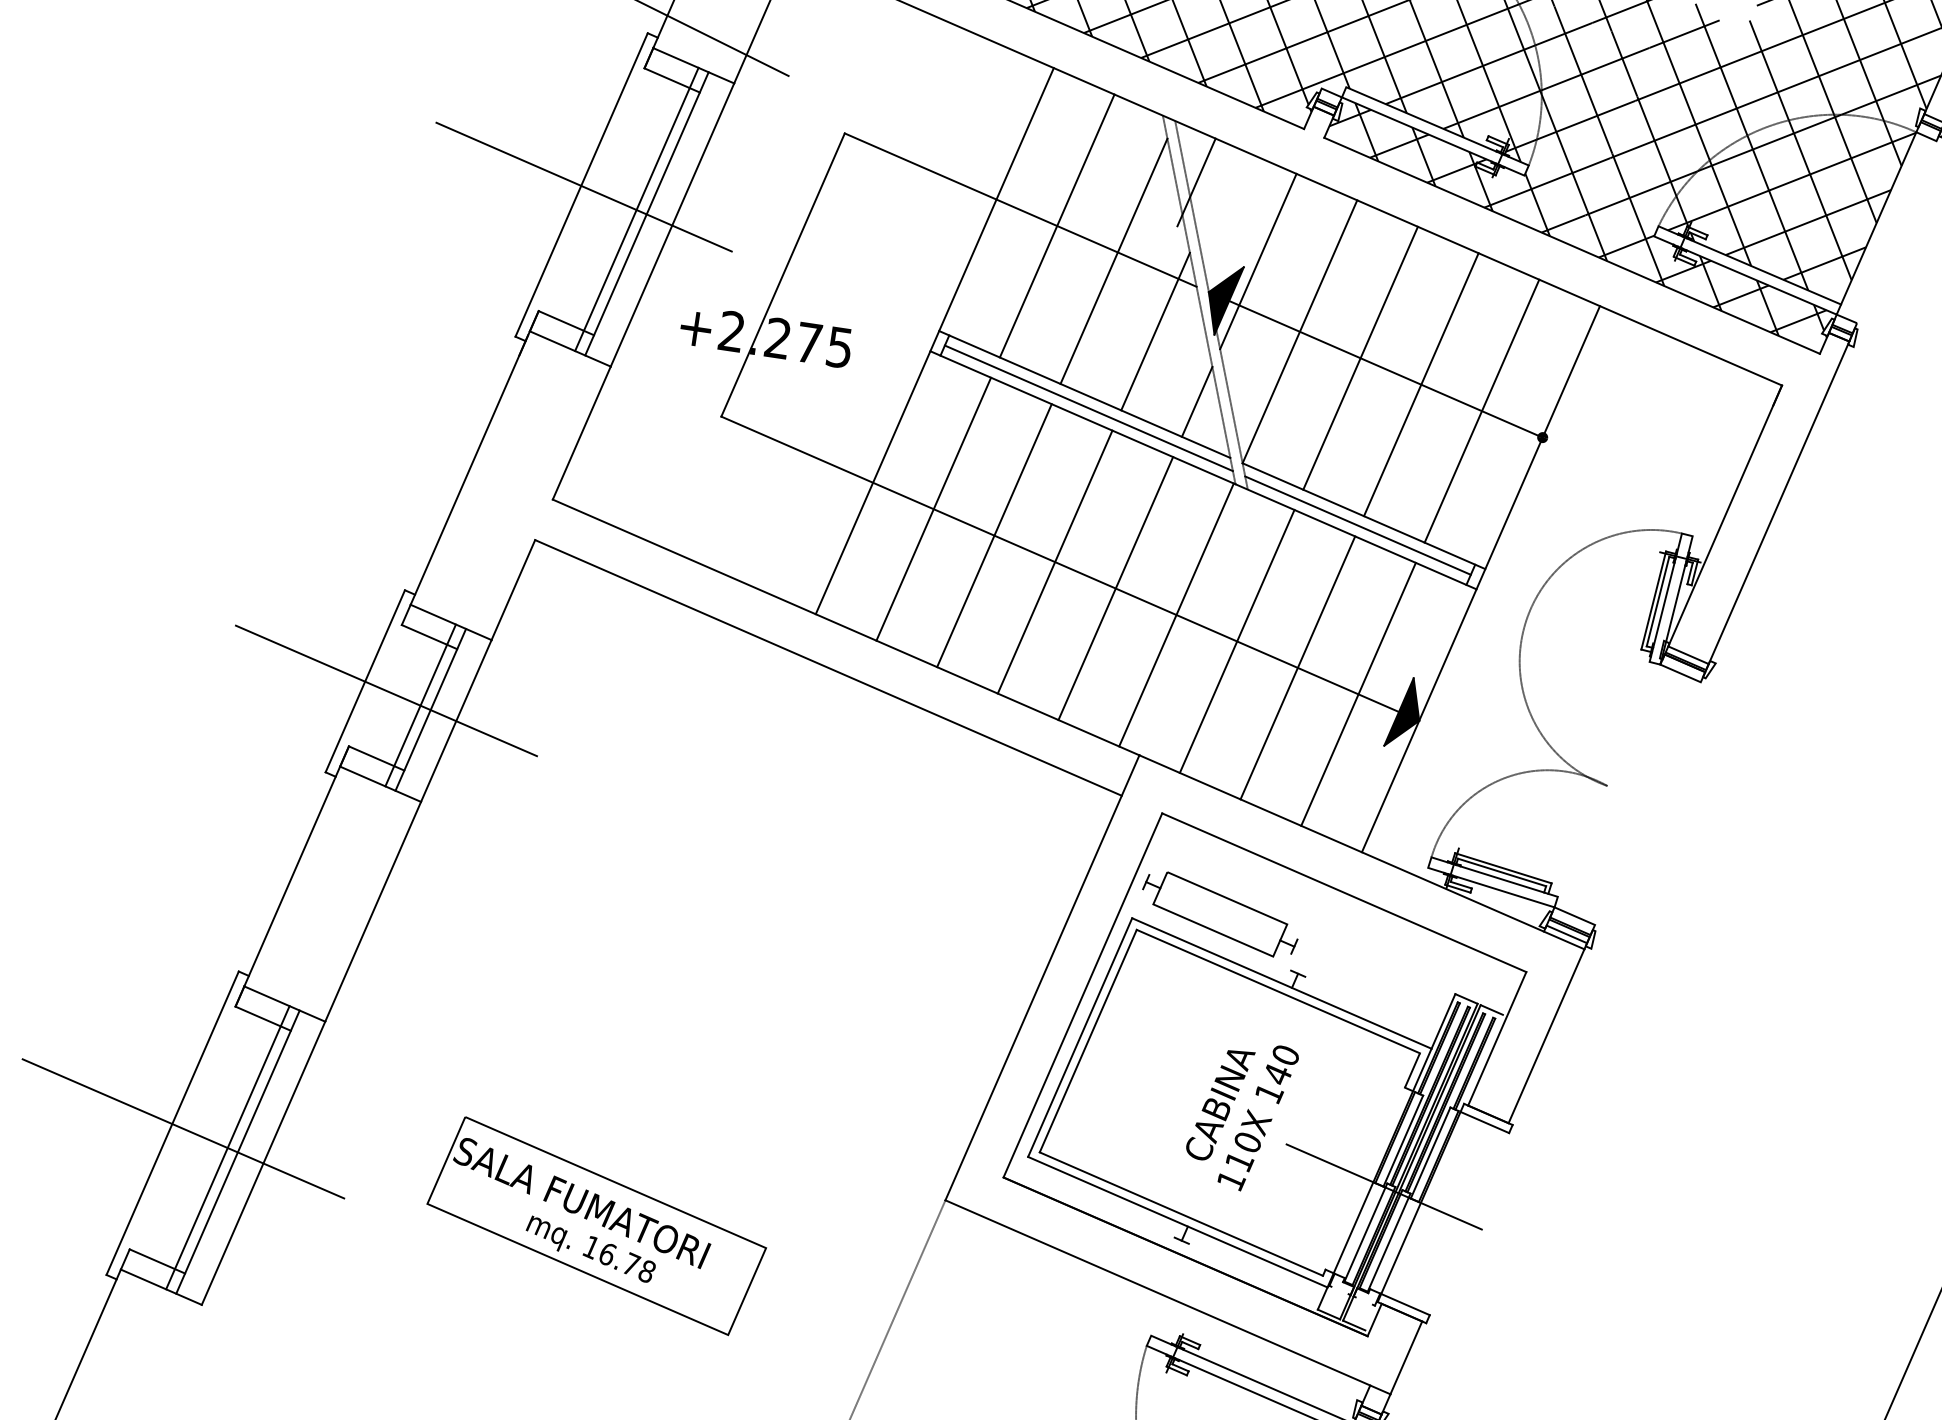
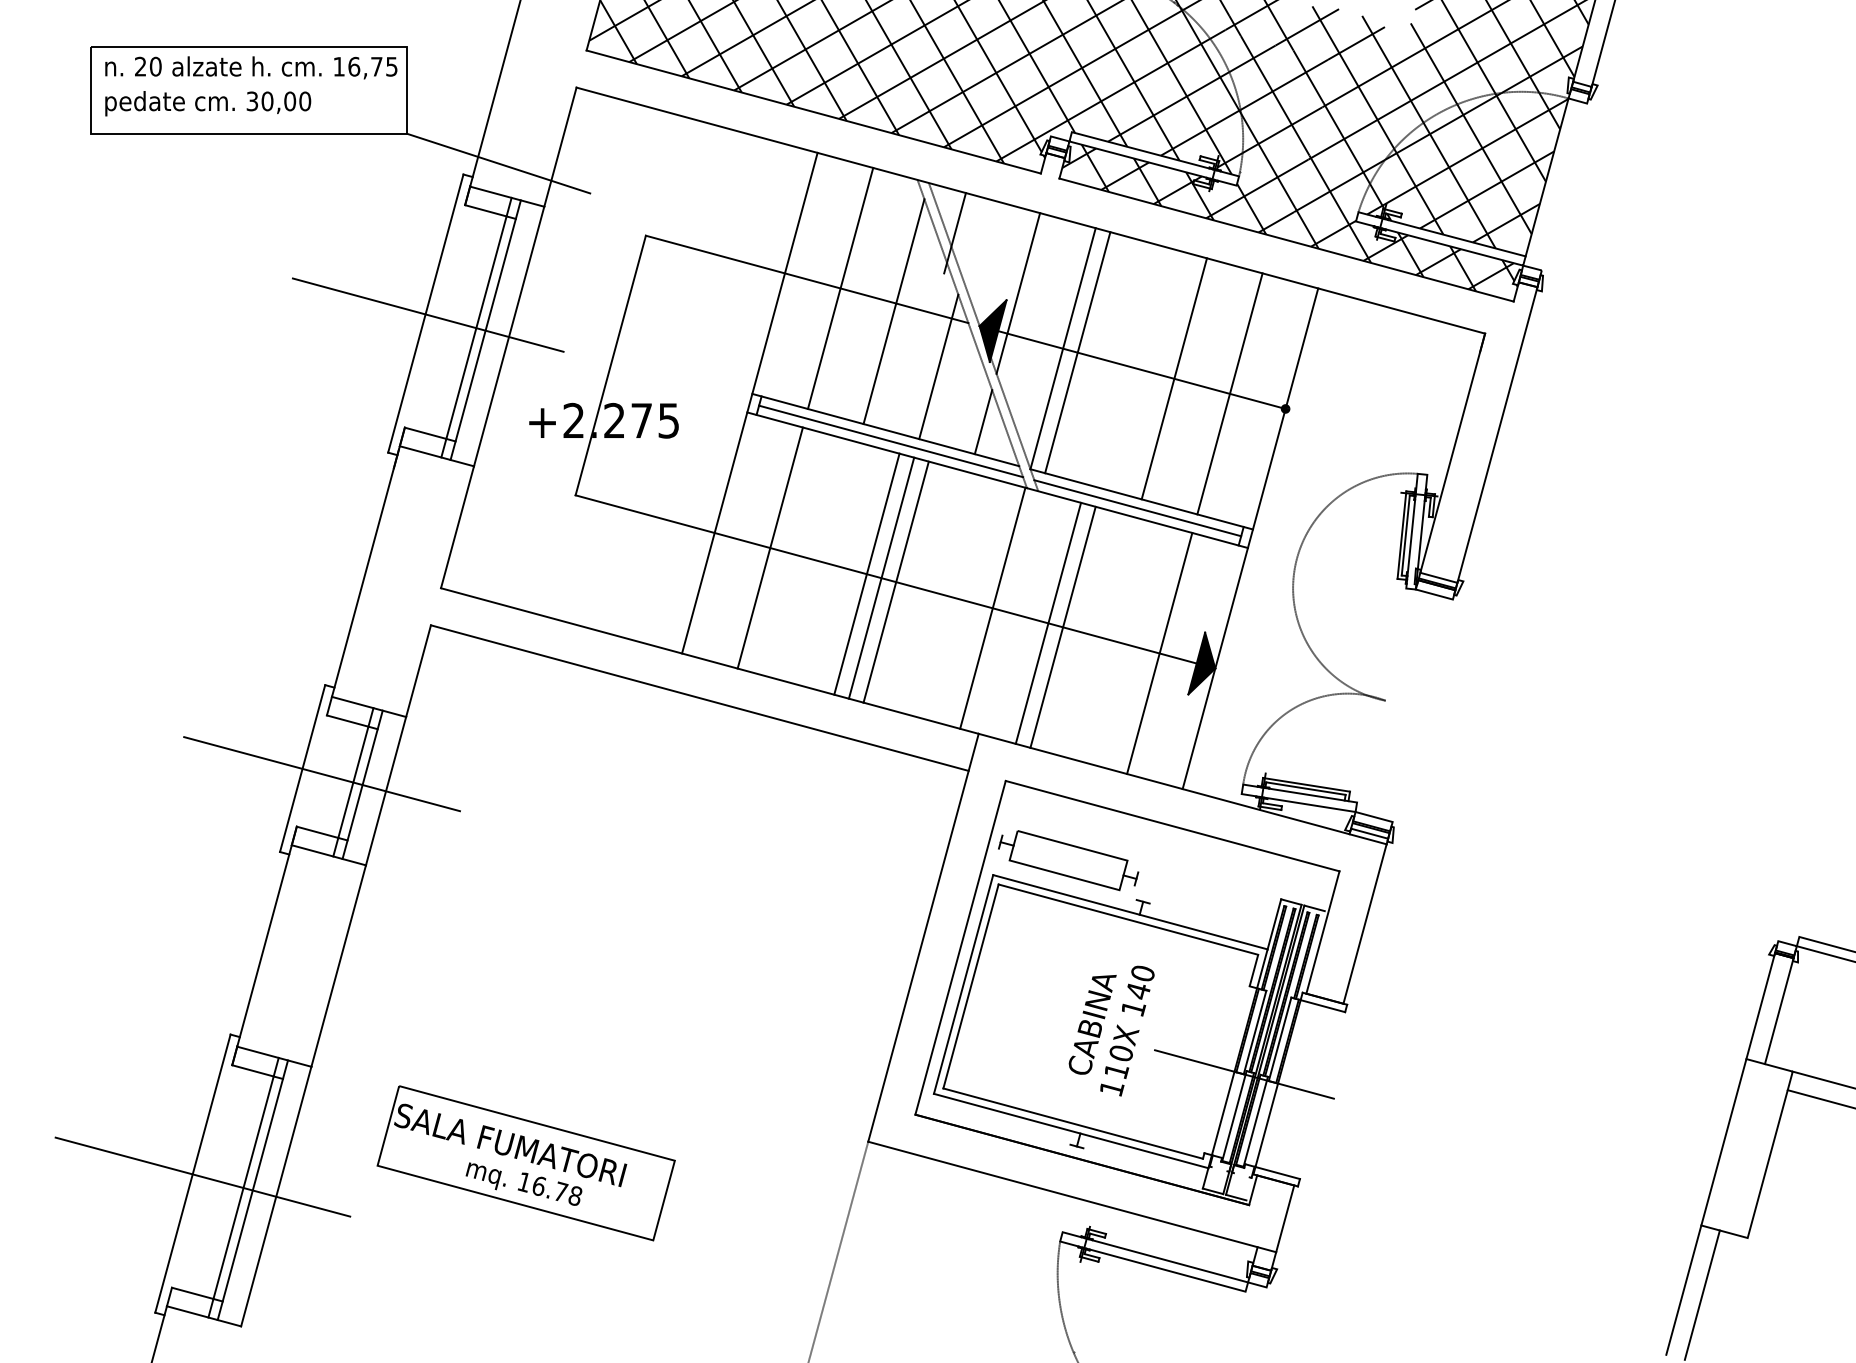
line: (1360, 357) -> (1077, 352), moved
line: (994, 534) -> (866, 573), moved
line: (1115, 587) -> (895, 581), moved
line: (1297, 666) -> (1062, 626), moved
part: (595, 1226) -> (525, 1163), moved

